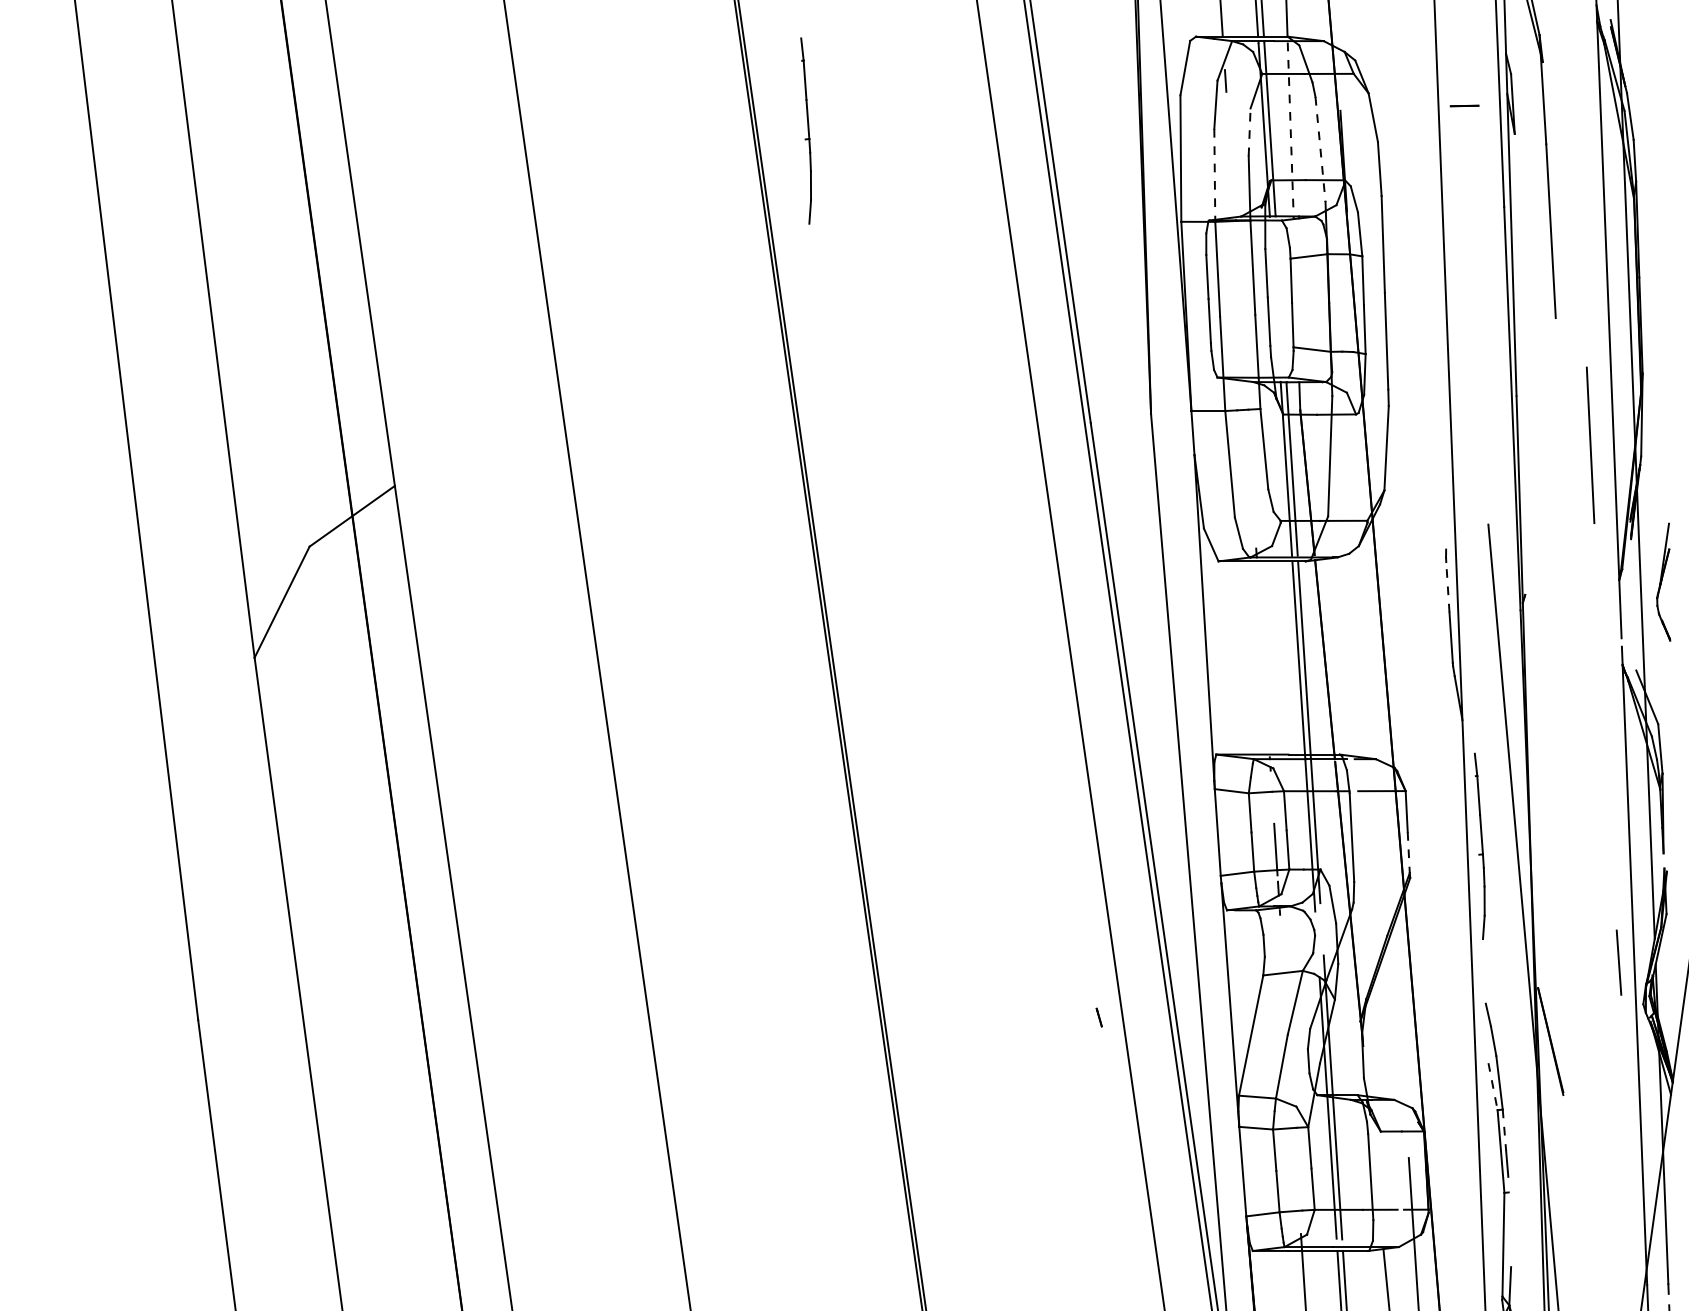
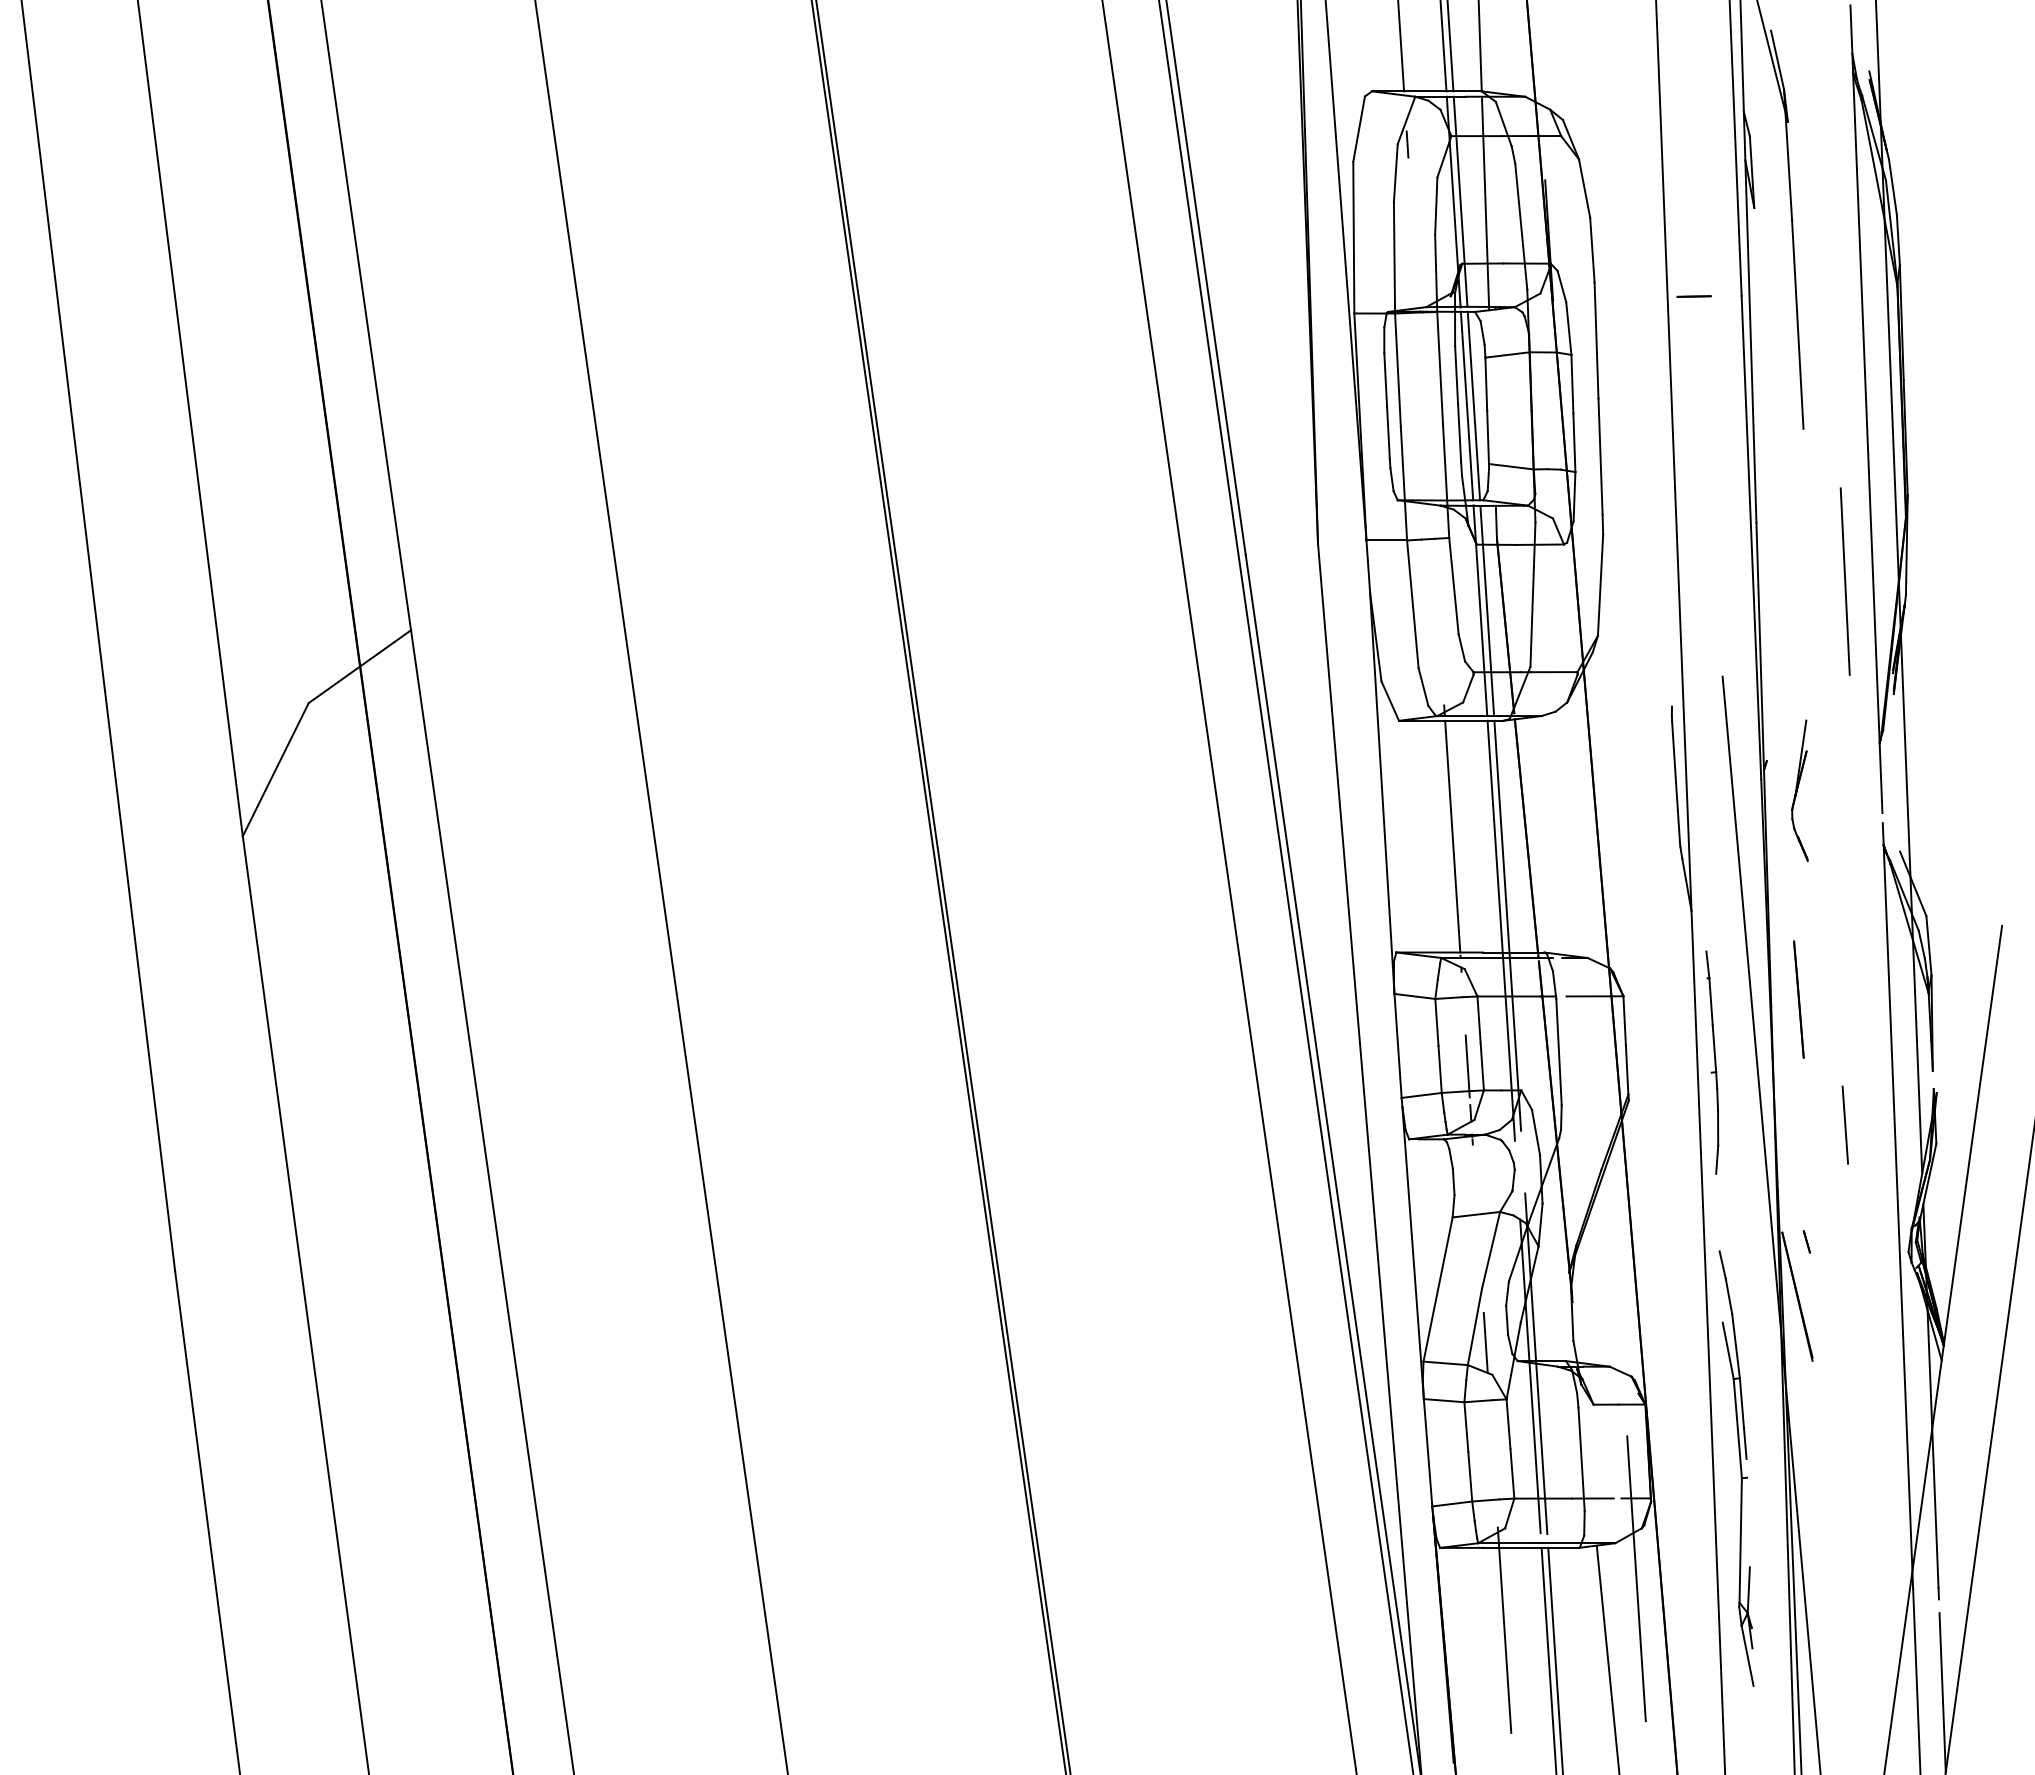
line: (1464, 105) -> (1693, 296), moved
part: (806, 130) -> (904, 204), removed
line: (1290, 130) -> (1485, 204), dashed -> solid
line: (1249, 132) -> (1436, 206), dashed -> solid
line: (1320, 150) -> (1521, 227), dashed -> solid
line: (1214, 175) -> (1394, 257), dashed -> solid
line: (1274, 298) -> (1466, 405), added
line: (1280, 298) -> (1473, 405), added
part: (1663, 582) -> (1799, 790), moved
line: (1448, 587) -> (1674, 751), dashed -> solid
line: (1263, 657) -> (1452, 836), added
line: (1551, 793) -> (1798, 999), added
line: (1409, 852) -> (1627, 1070), dashed -> solid
line: (1618, 962) -> (1844, 1124), moved
line: (1098, 1017) -> (1806, 1241), moved
line: (1290, 1079) -> (1485, 1342), added
line: (1493, 1086) -> (1728, 1350), dashed -> solid
line: (1504, 1130) -> (1741, 1403), dashed -> solid

